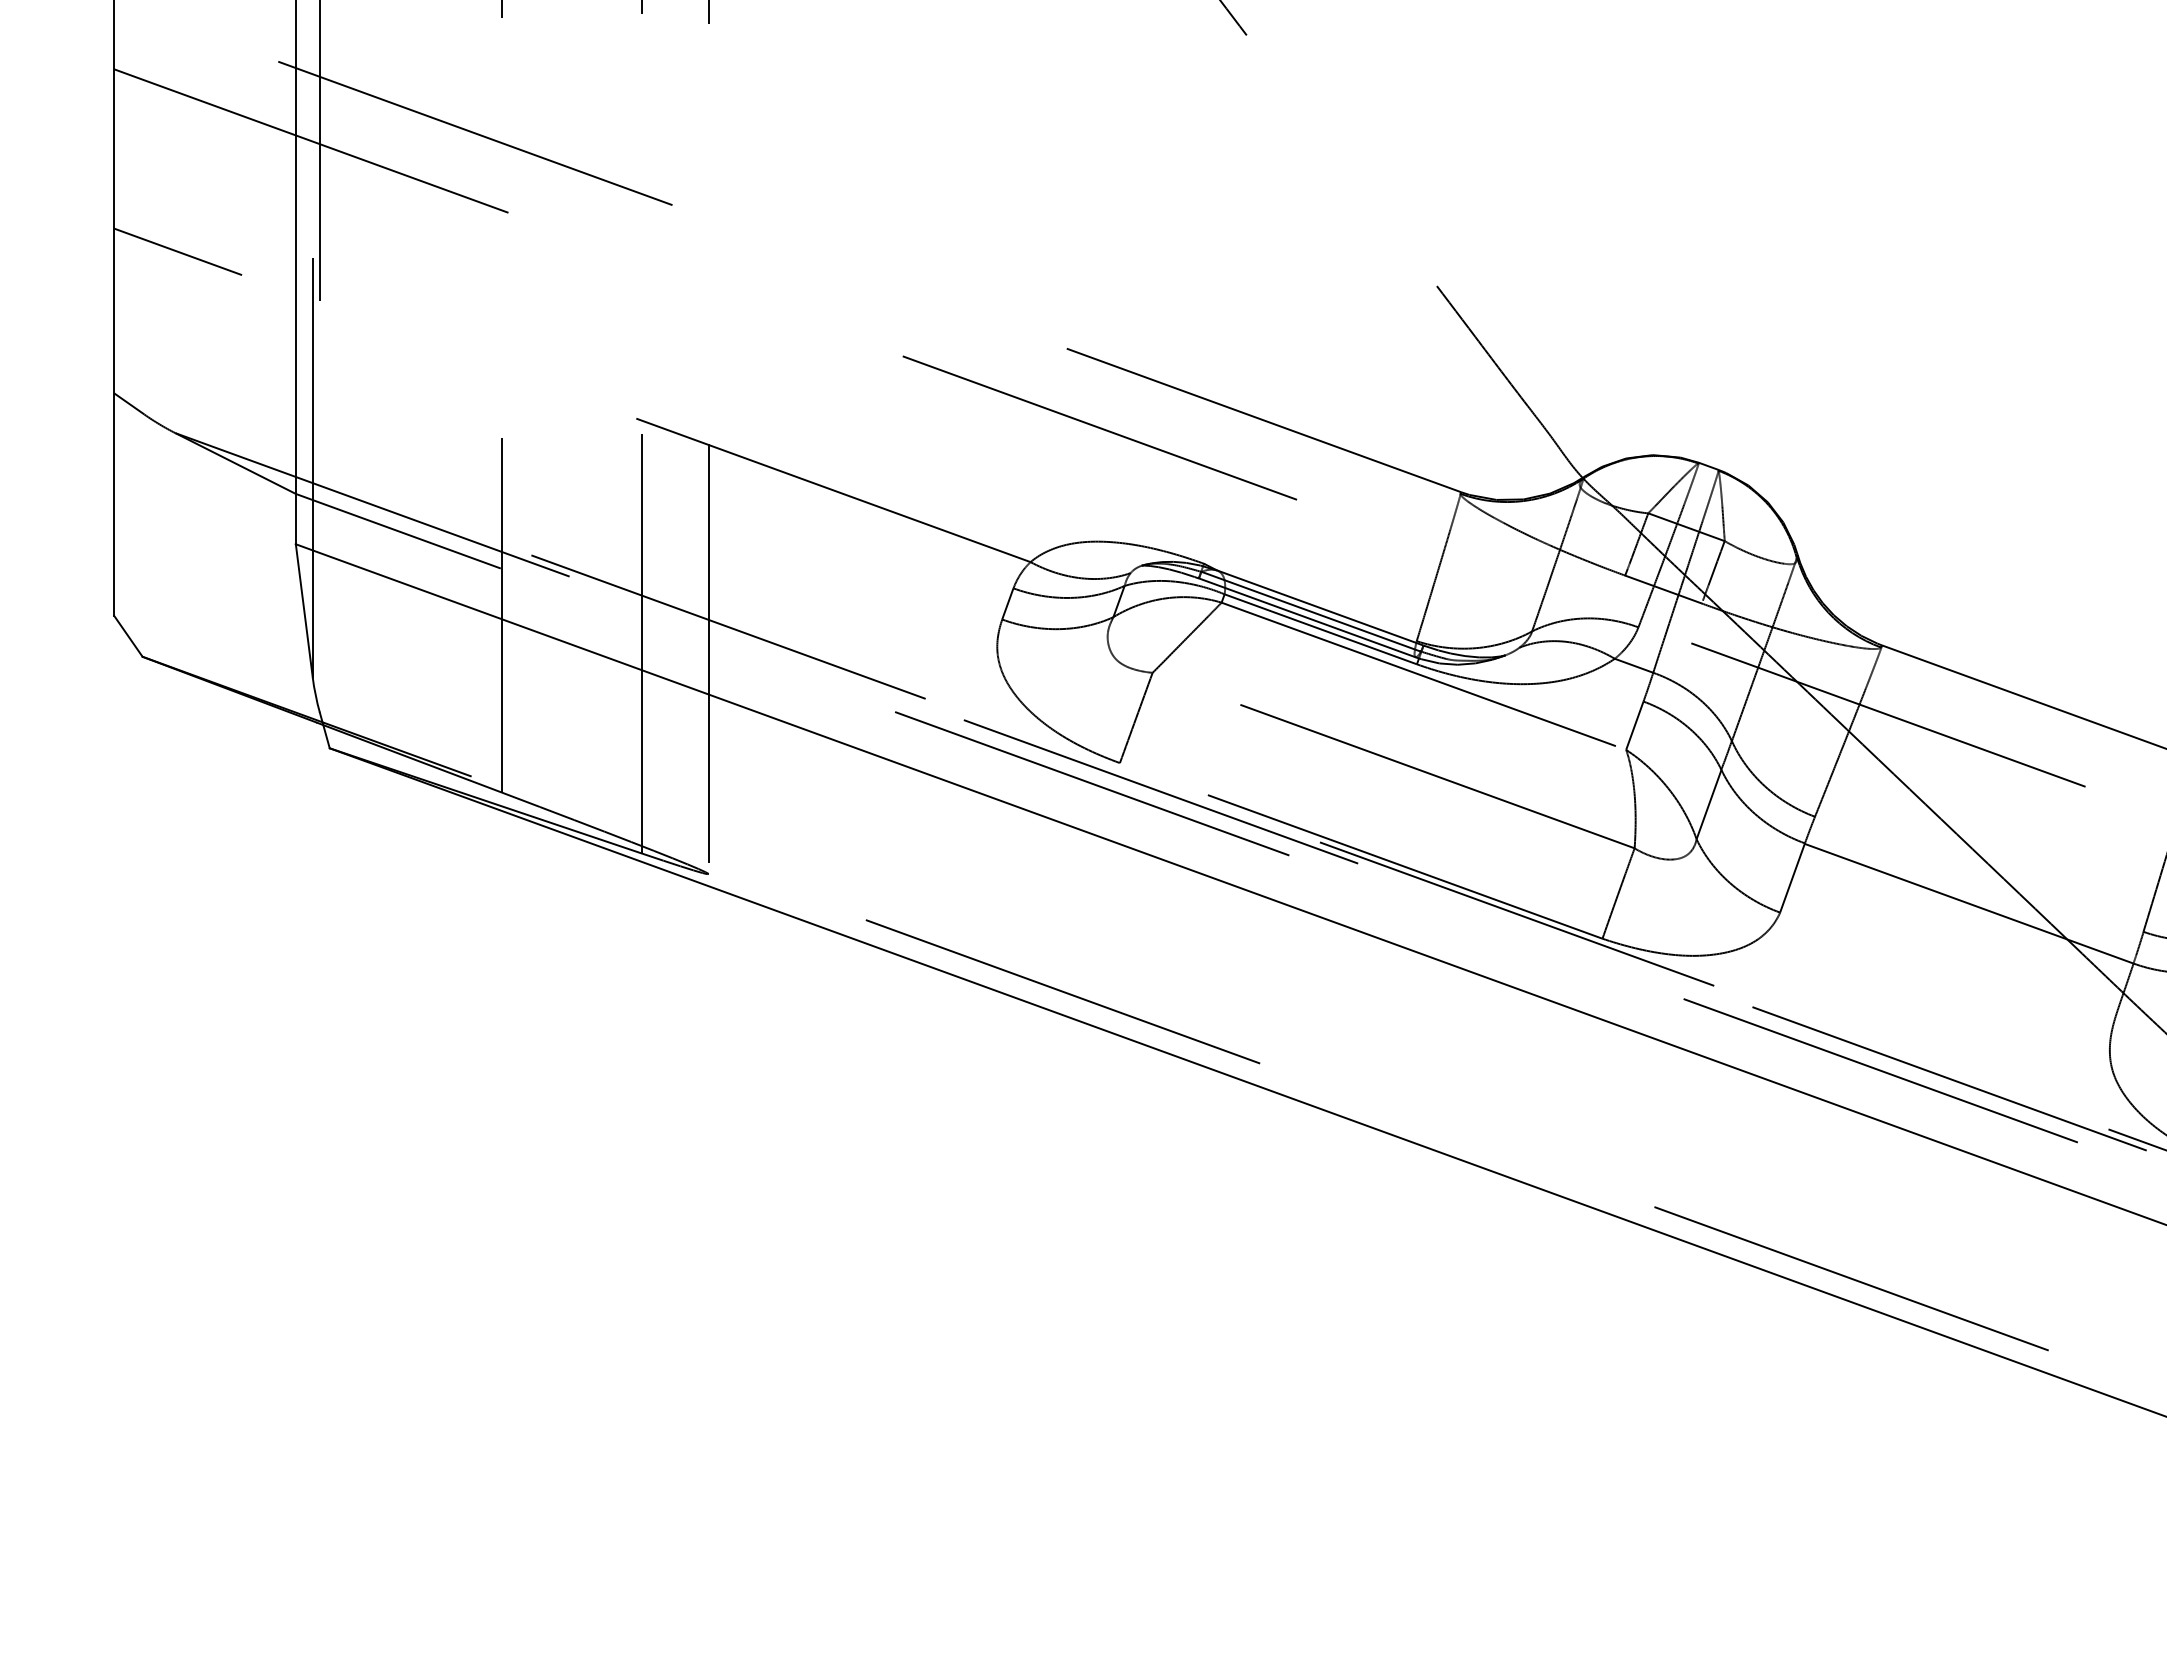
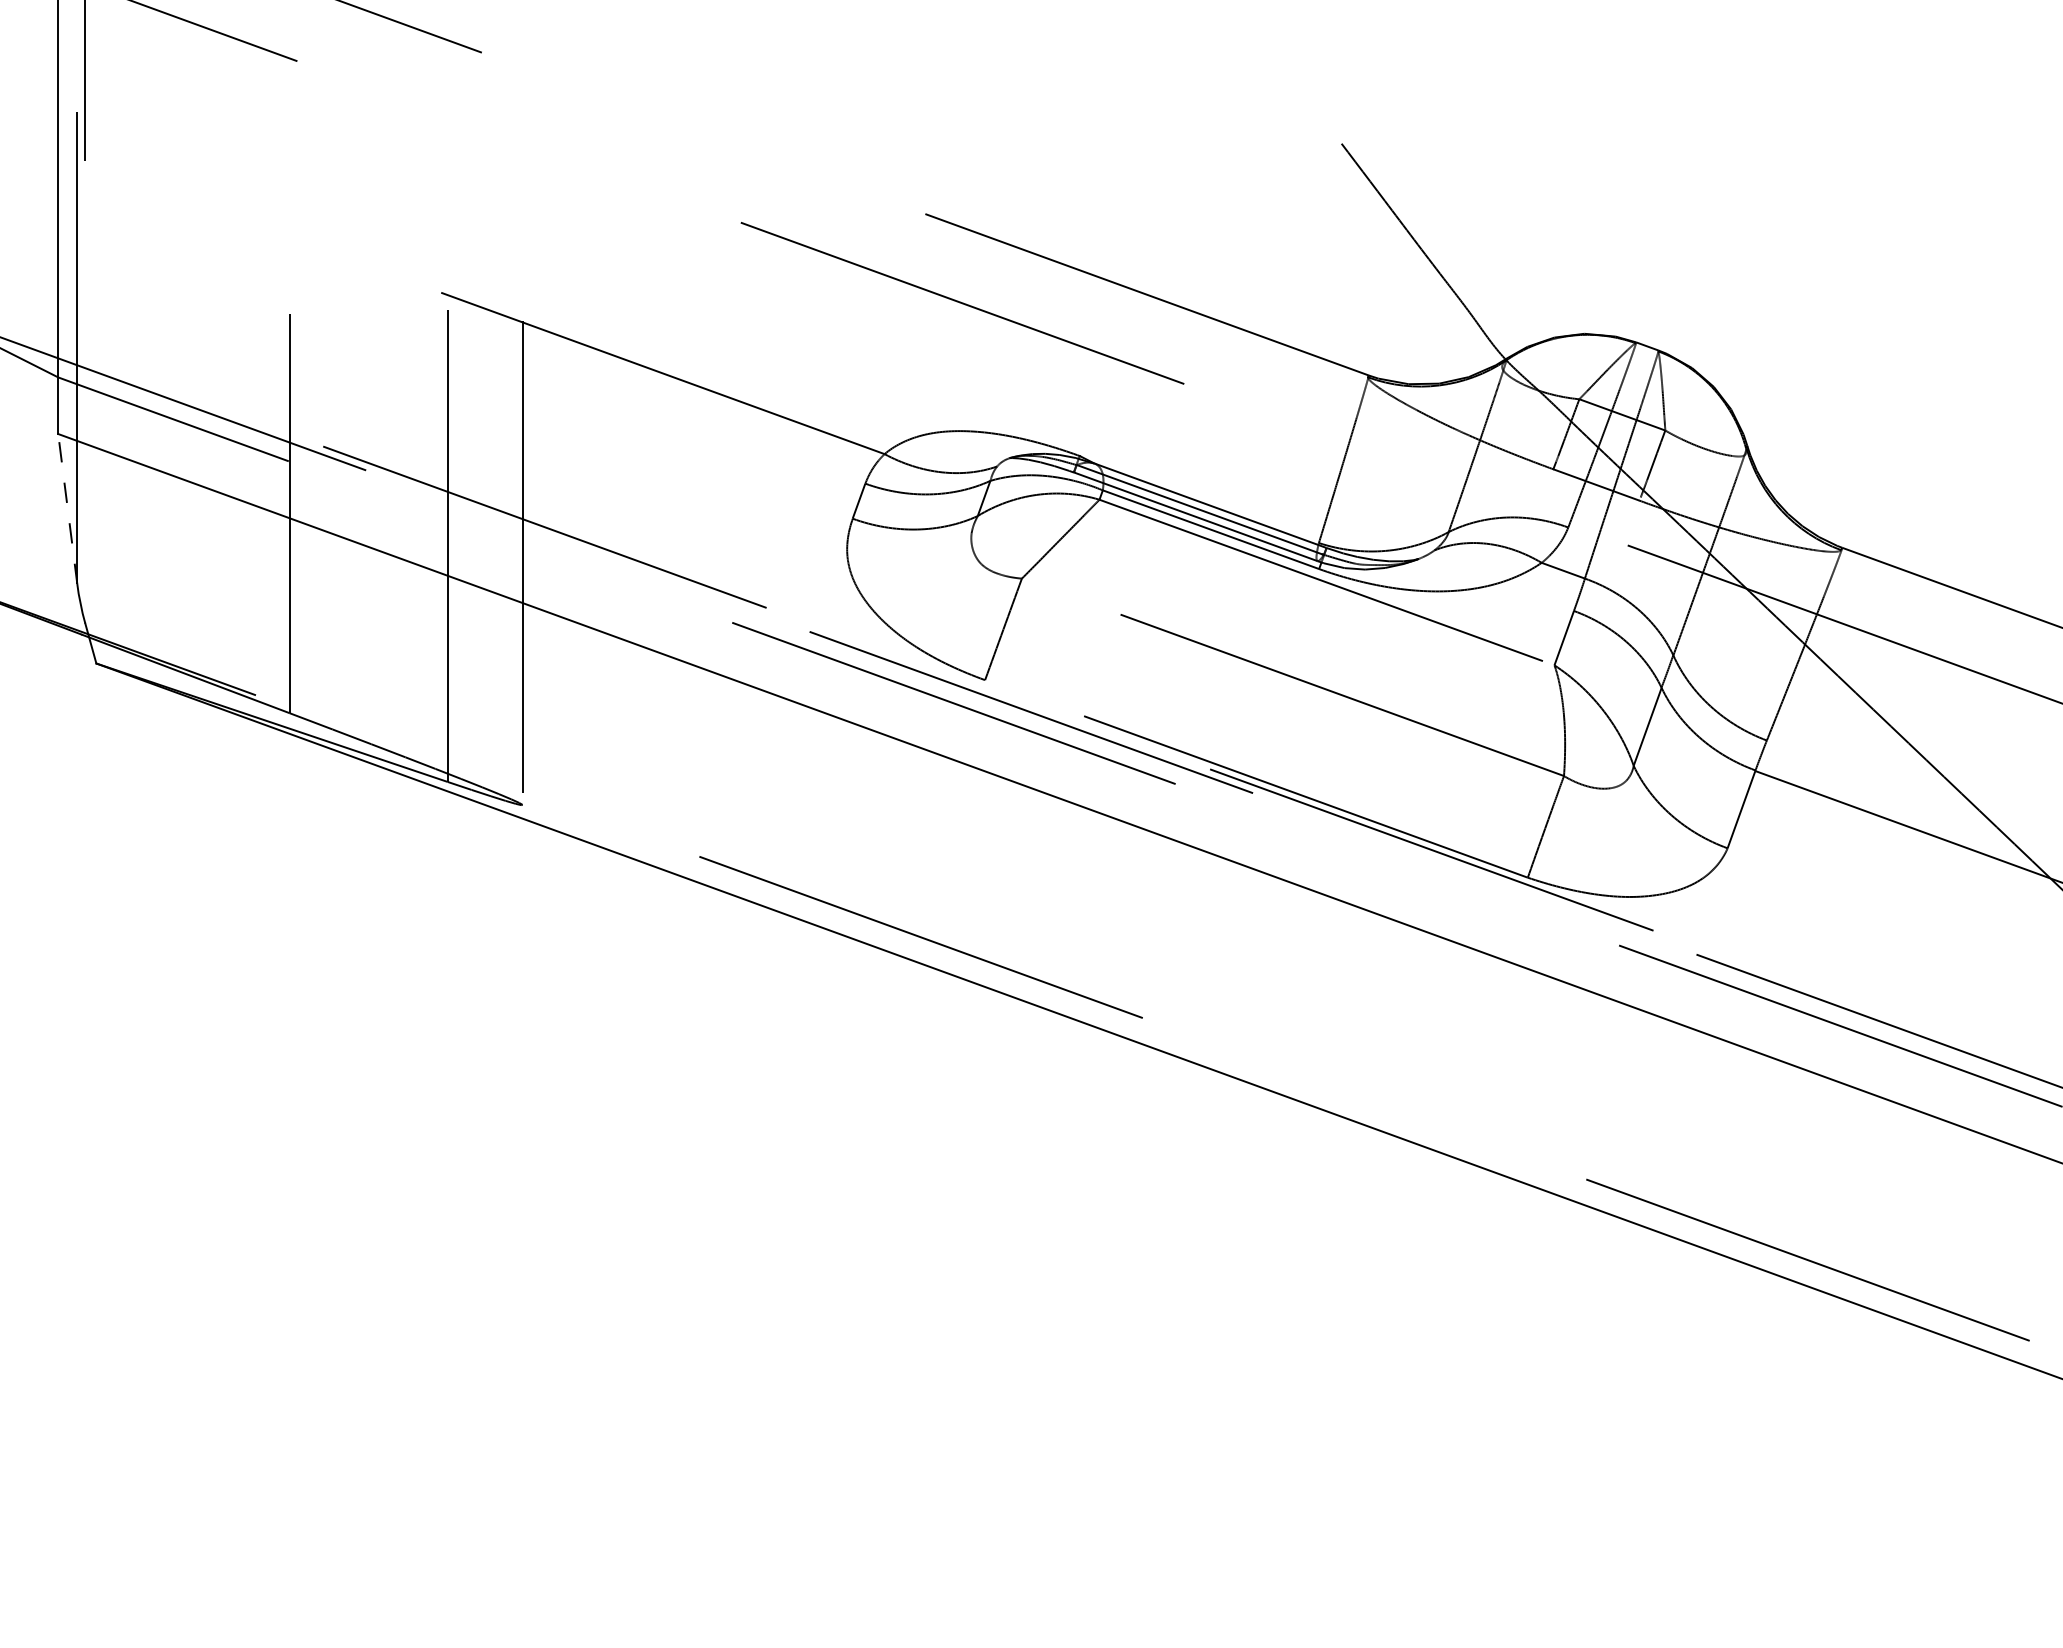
line: (304, 610) -> (67, 508), solid -> dashed

